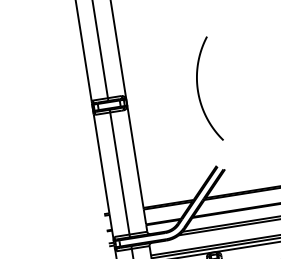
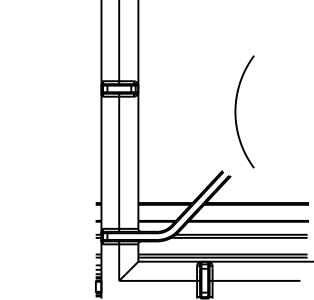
curve: (198, 90) -> (236, 111), moved

